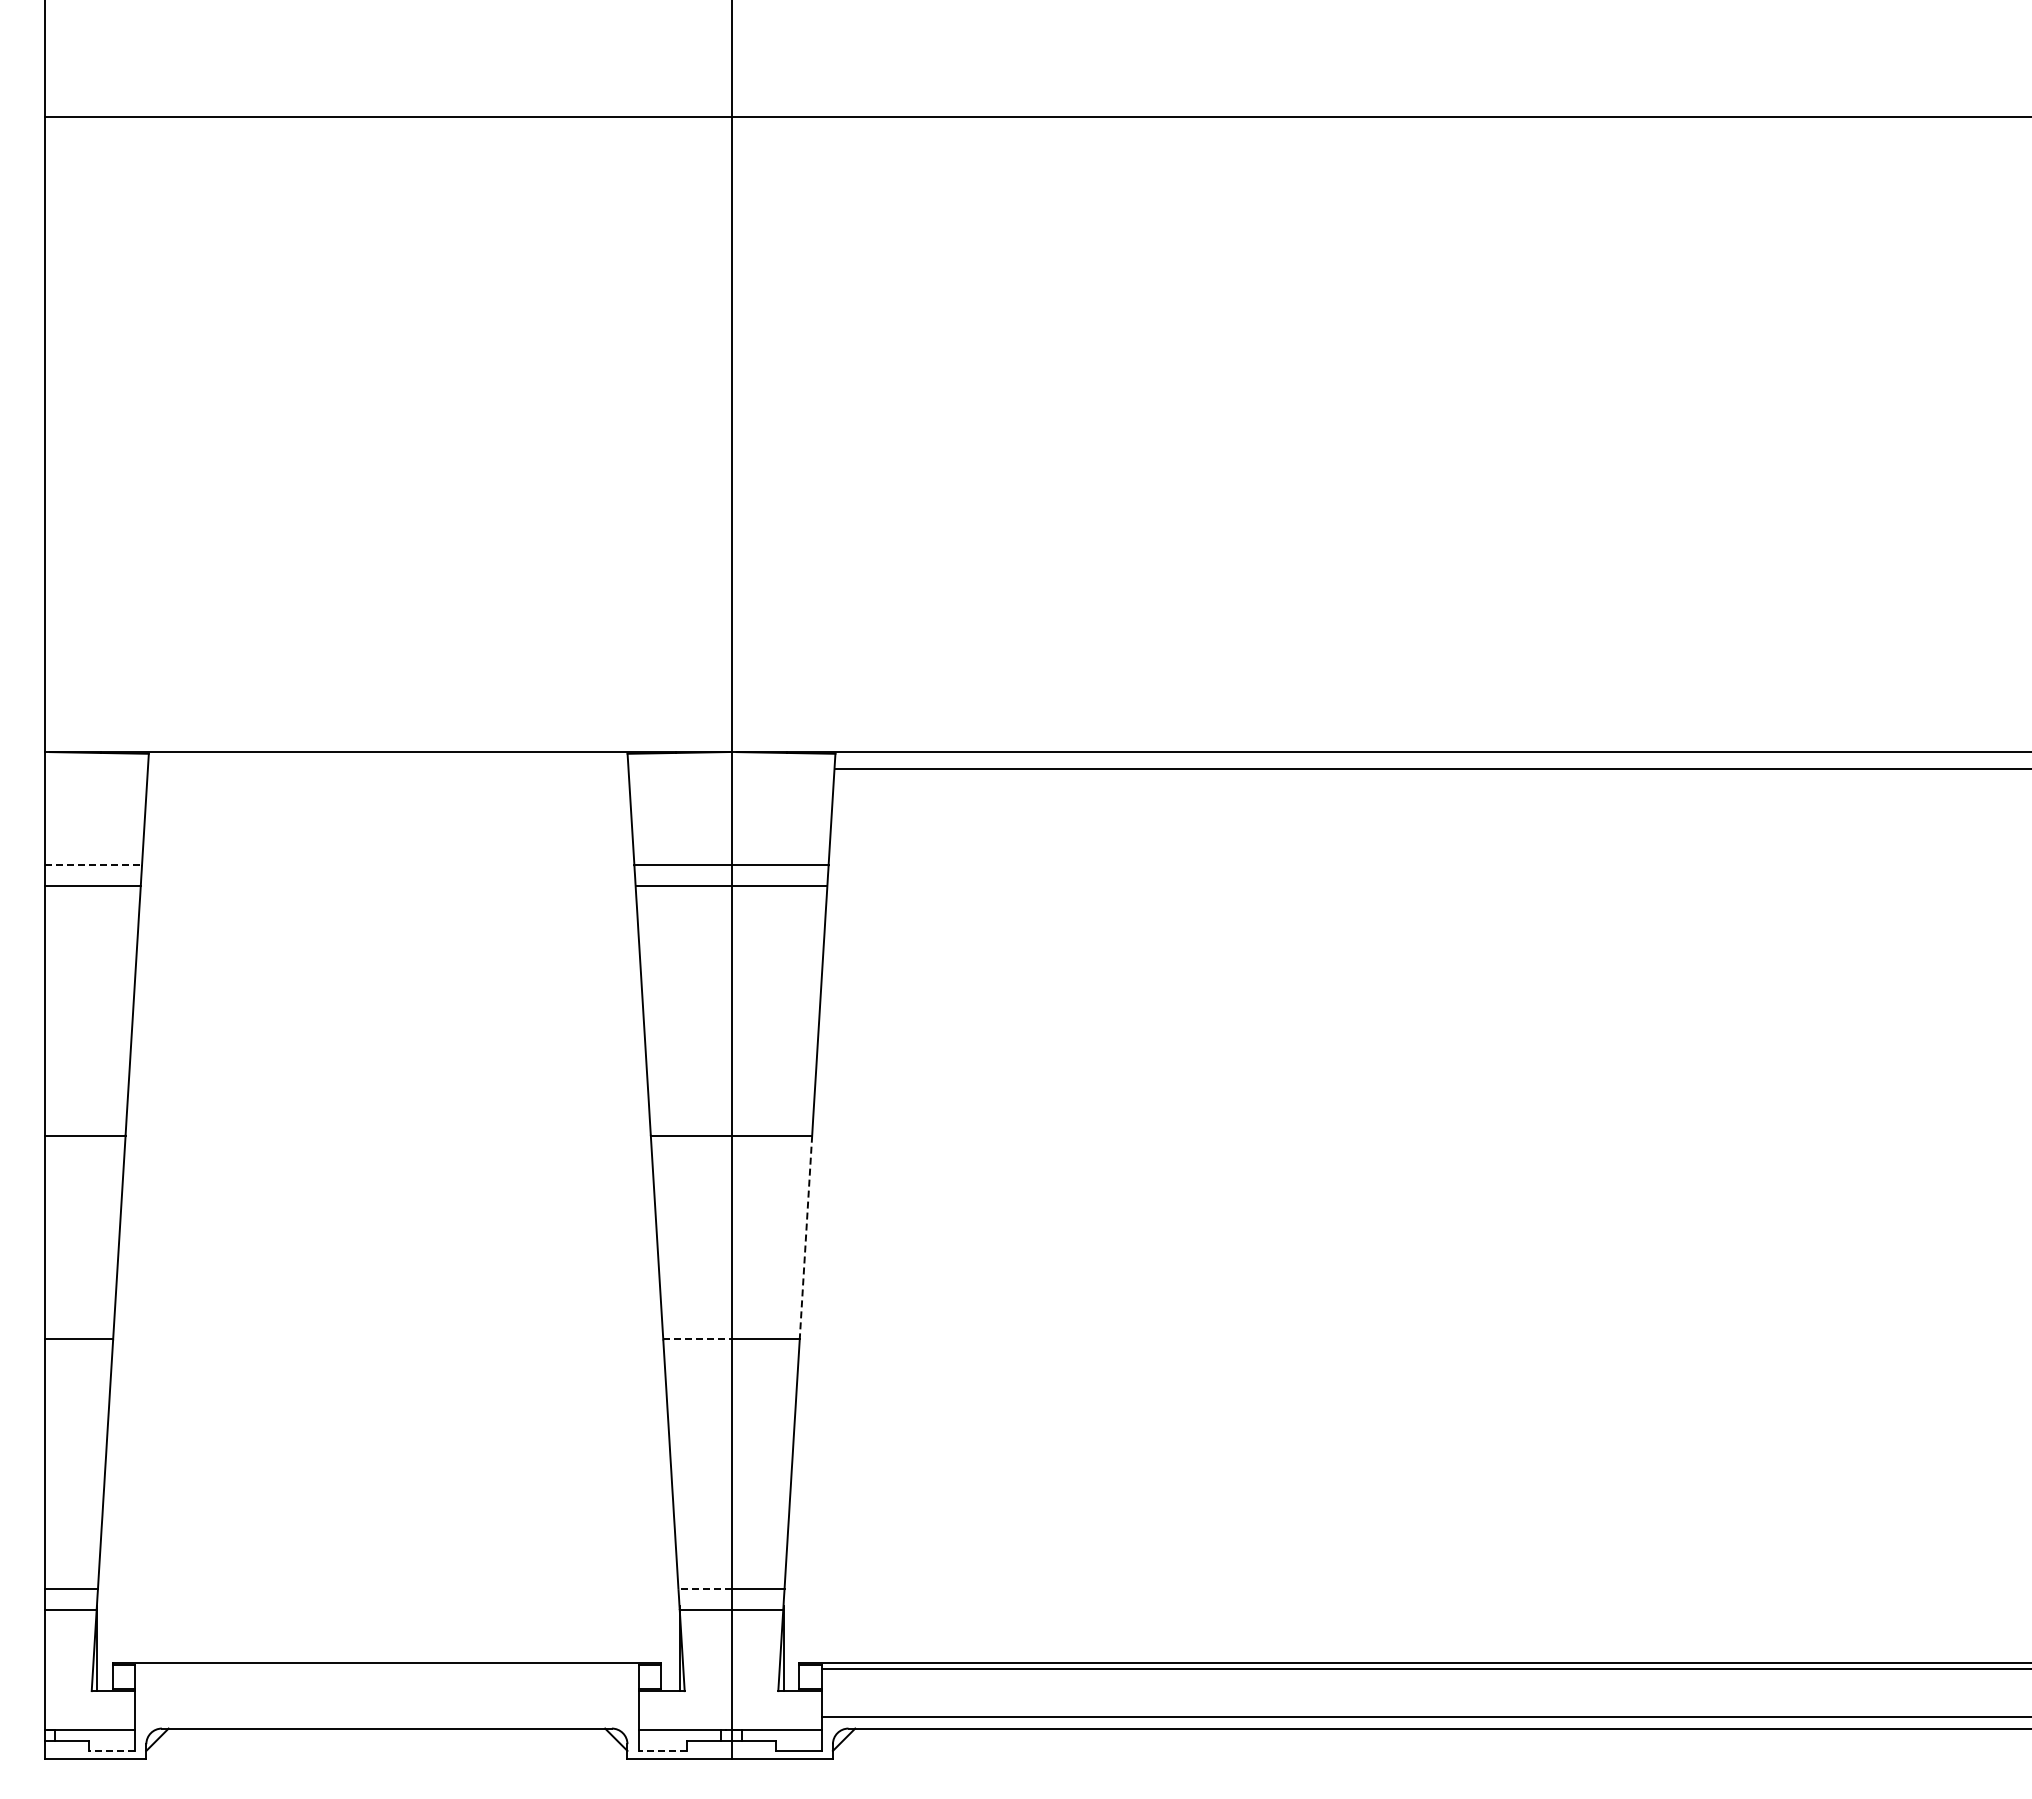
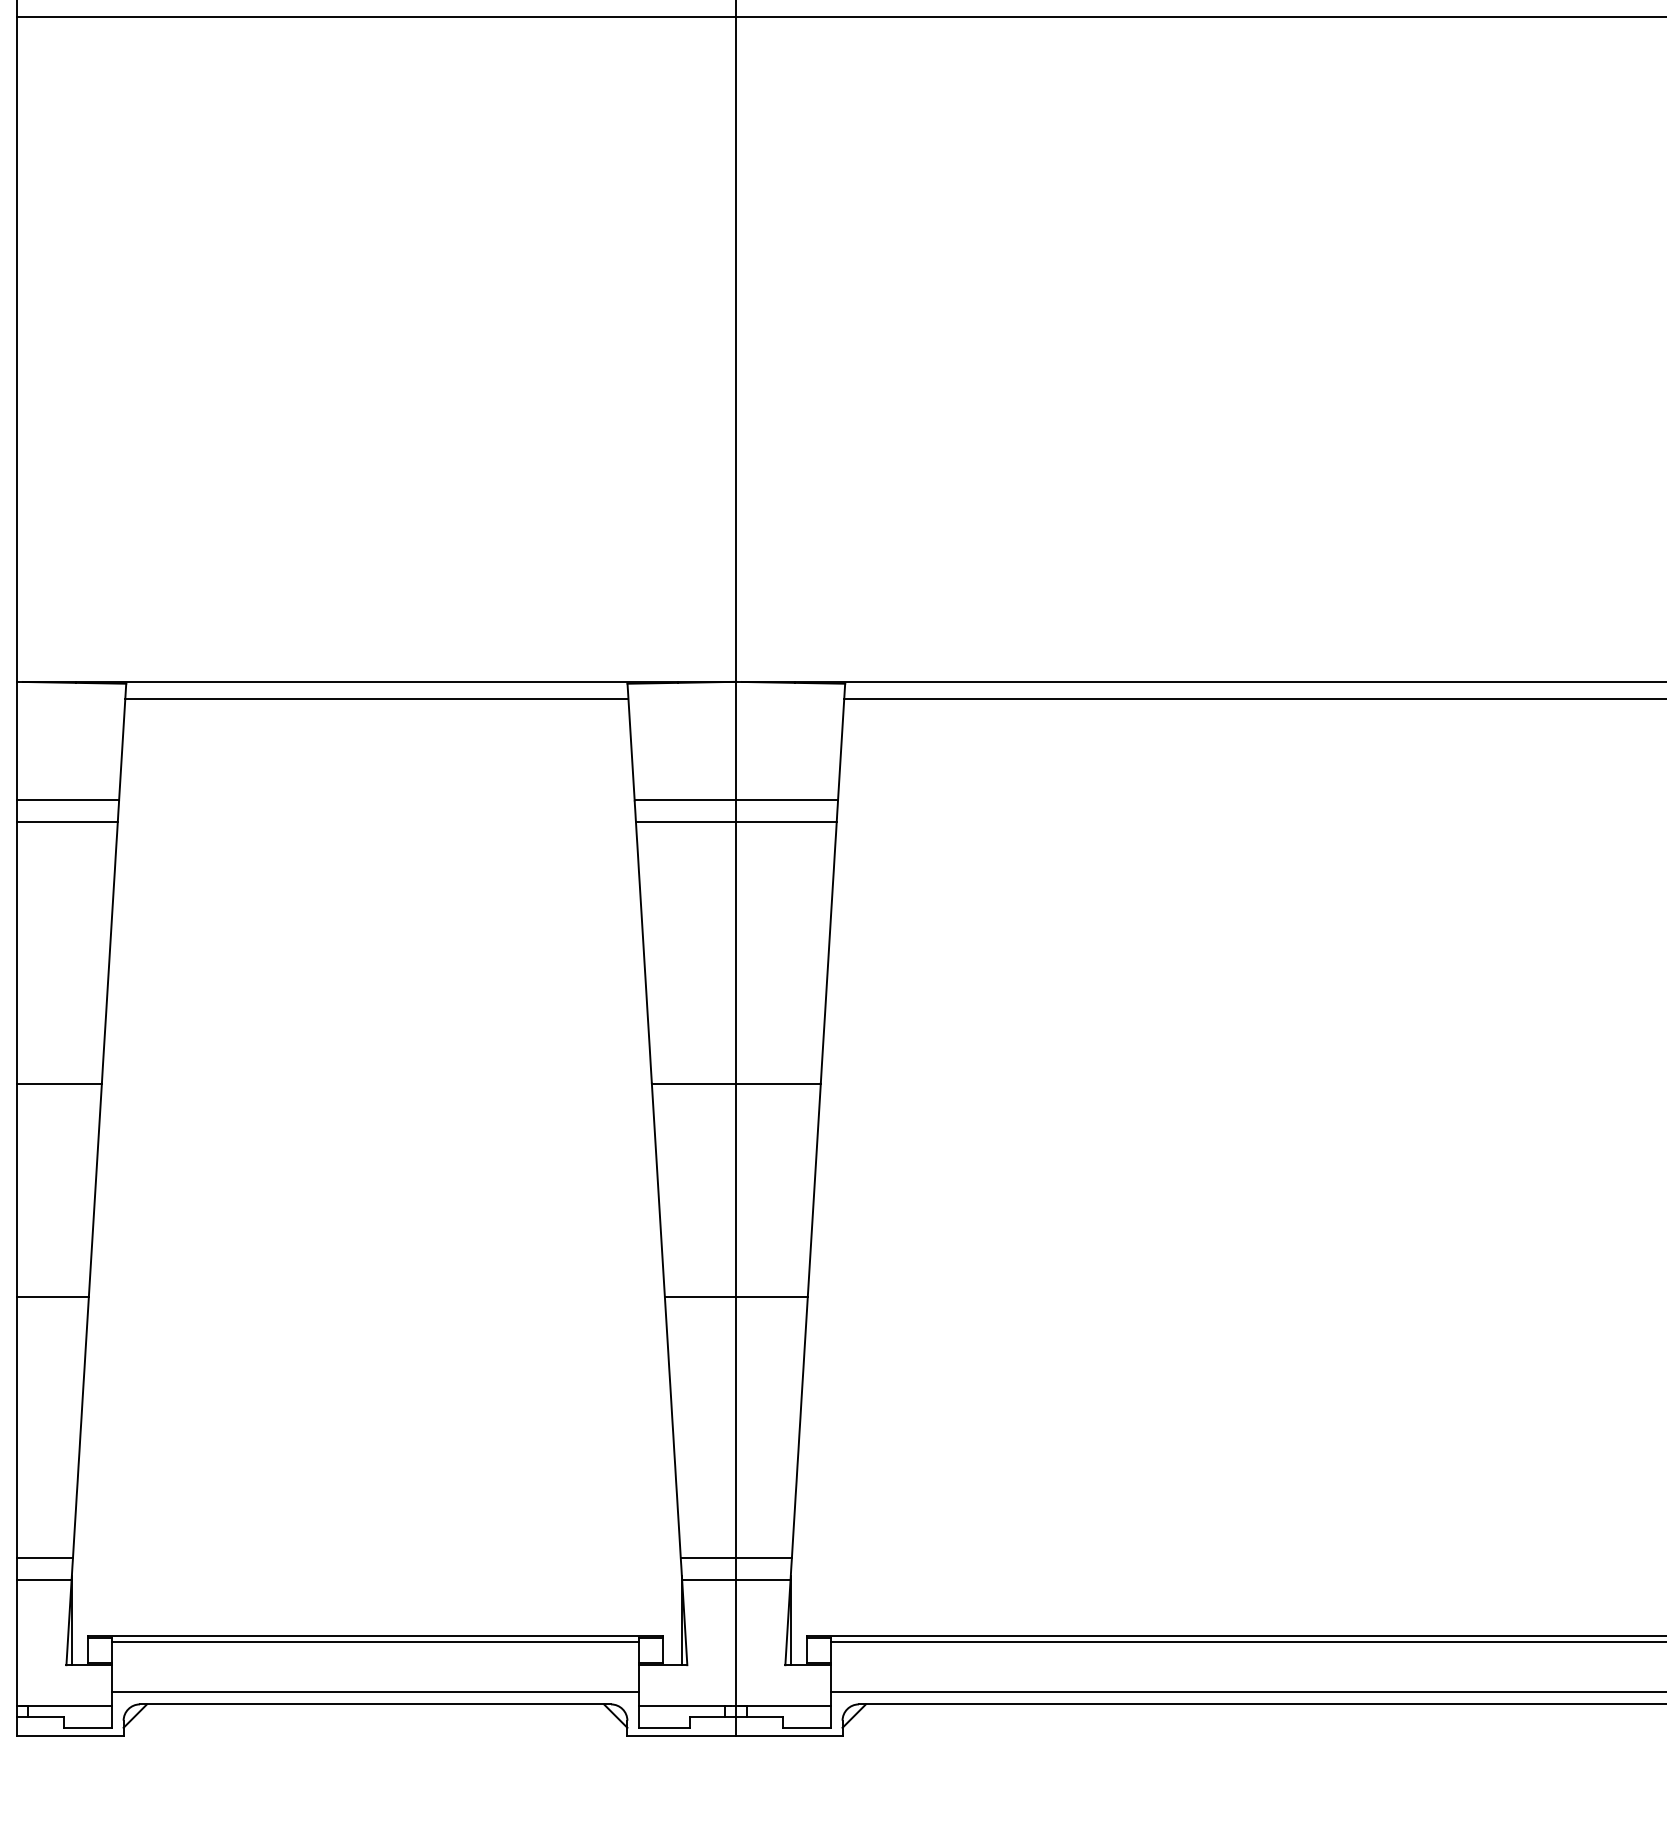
line: (387, 768) -> (376, 699), added
line: (93, 865) -> (68, 800), dashed -> solid
line: (805, 1238) -> (813, 1191), dashed -> solid
line: (697, 1339) -> (700, 1297), dashed -> solid
line: (704, 1589) -> (708, 1558), dashed -> solid
line: (386, 1668) -> (375, 1641), added
line: (386, 1716) -> (375, 1691), added
line: (112, 1750) -> (88, 1727), dashed -> solid
line: (662, 1750) -> (664, 1727), dashed -> solid

